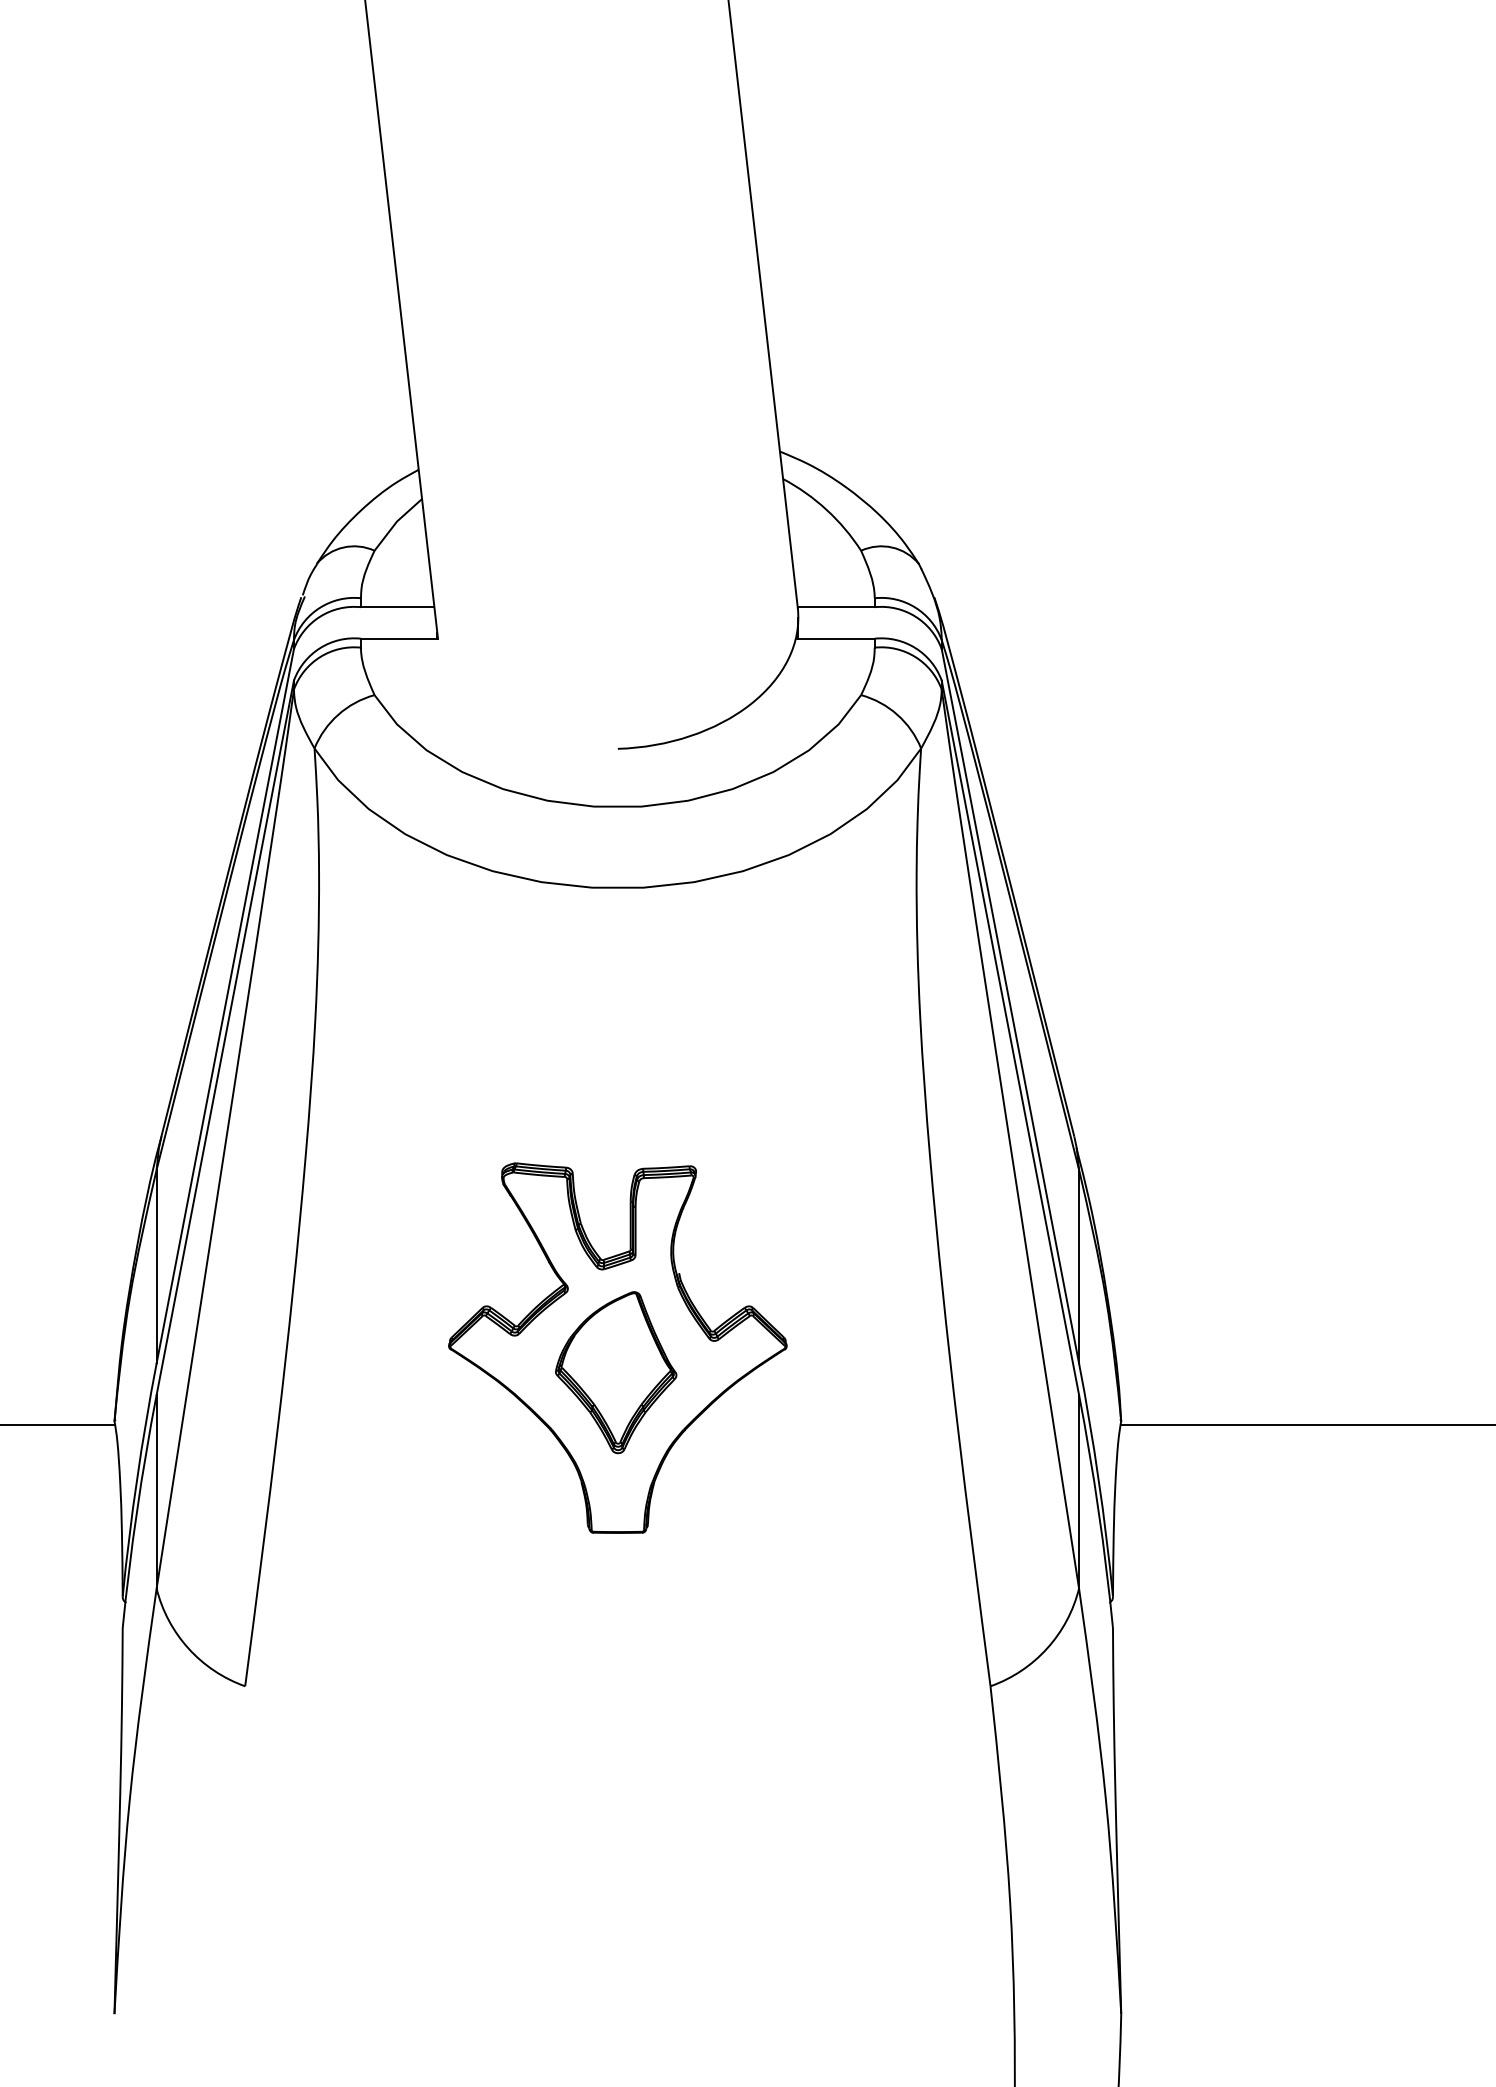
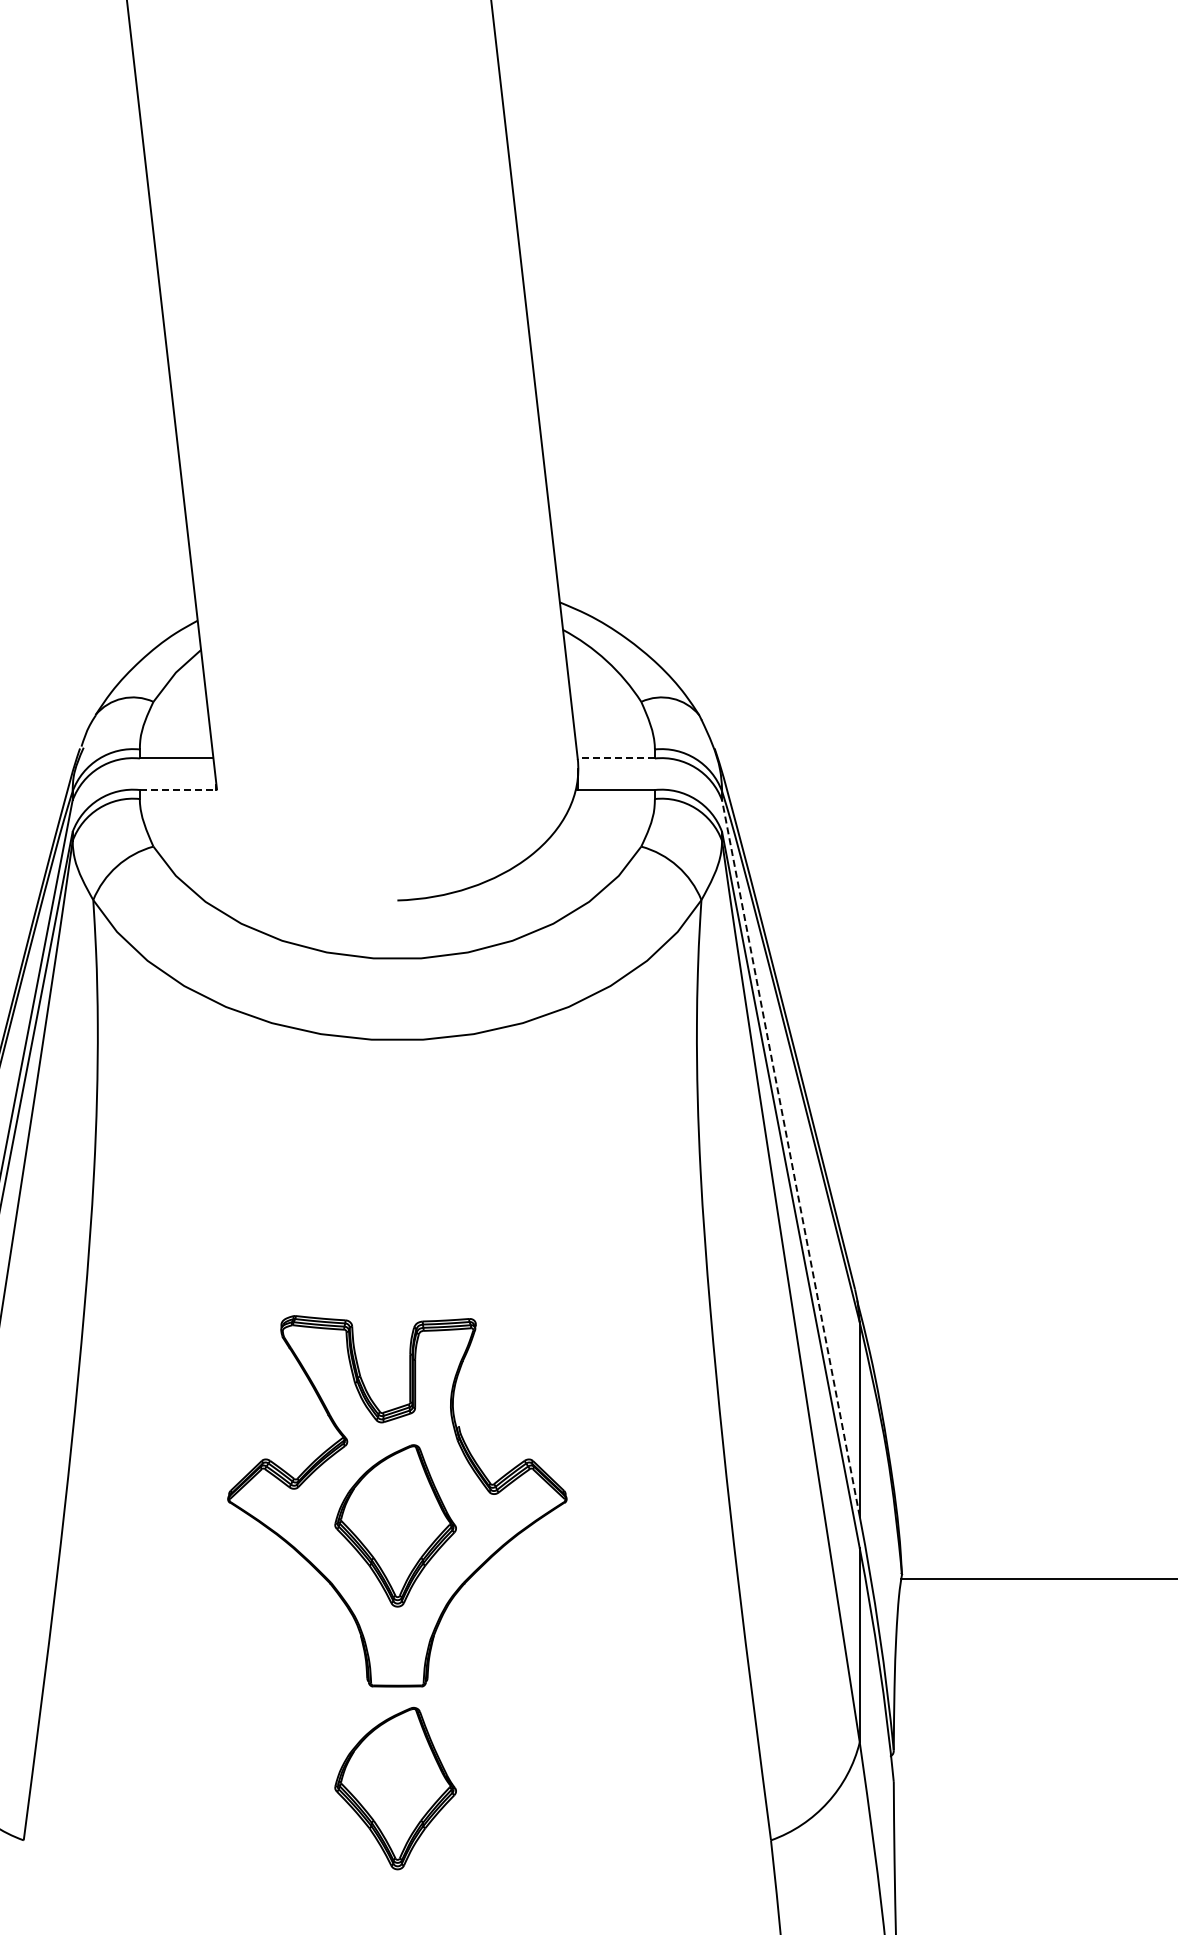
line: (835, 607) -> (615, 758), solid -> dashed
line: (399, 638) -> (178, 789), solid -> dashed
line: (1010, 1006) -> (791, 1158), solid -> dashed
part: (616, 1634) -> (396, 1788), added

